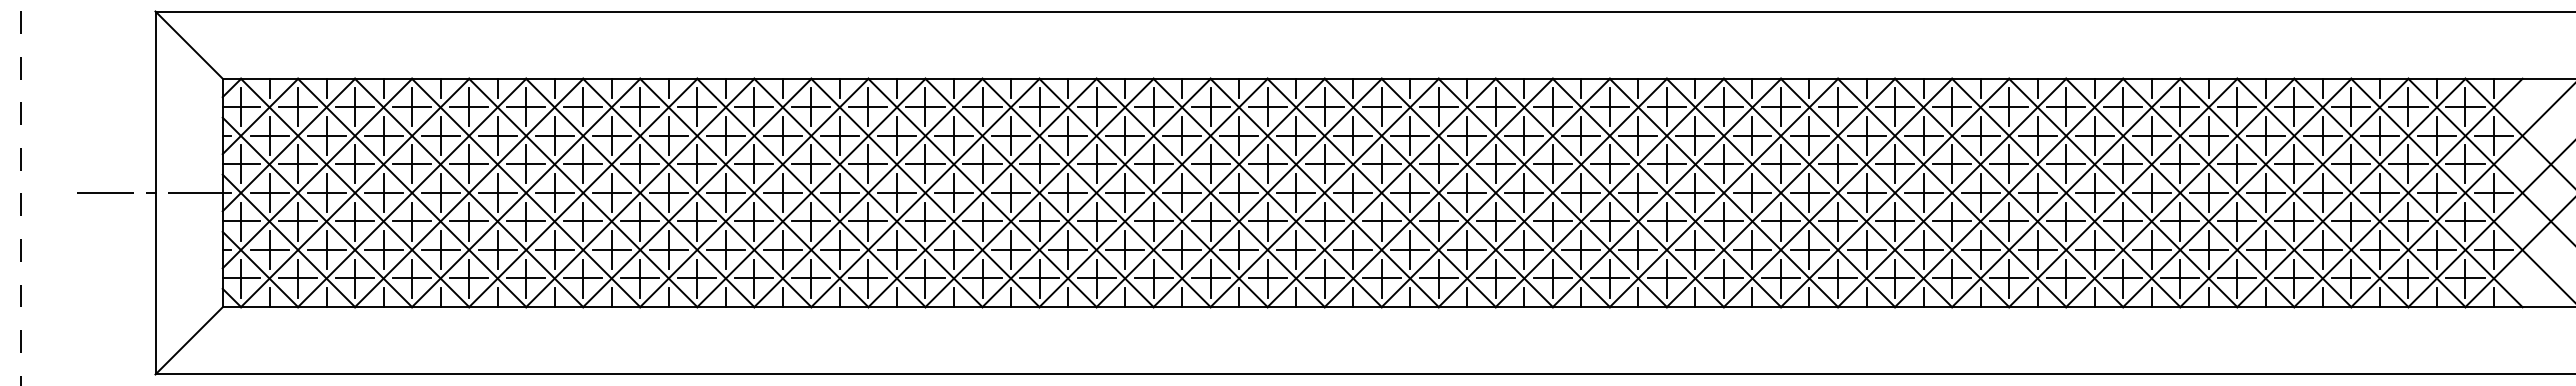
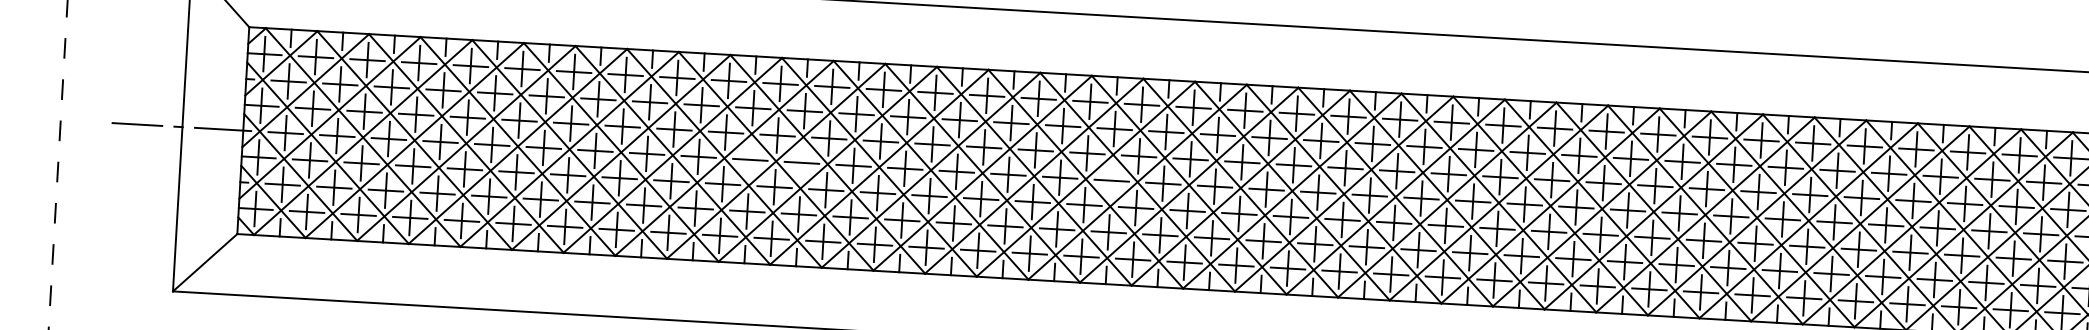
line: (782, 192) -> (750, 159), removed
line: (839, 192) -> (801, 162), removed
line: (1182, 192) -> (1112, 180), removed

